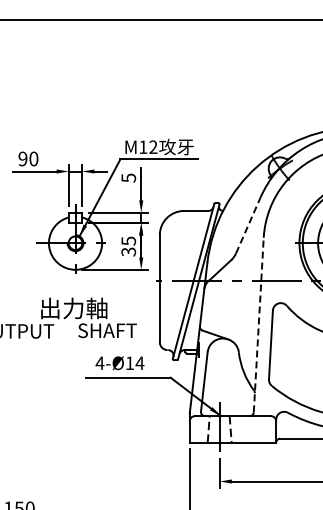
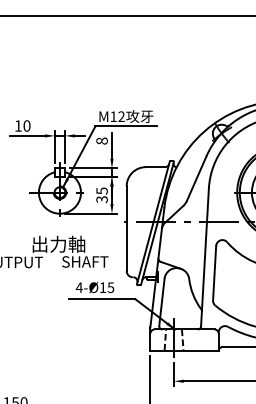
text: (22, 158) -> (17, 125), 90 -> 10
text: (128, 177) -> (101, 140), 5 -> 8
line: (248, 225) -> (196, 178), dashed -> solid
line: (258, 324) -> (204, 257), dashed -> solid
text: (139, 363) -> (110, 287), 4-Ø14 -> 4-Ø15

